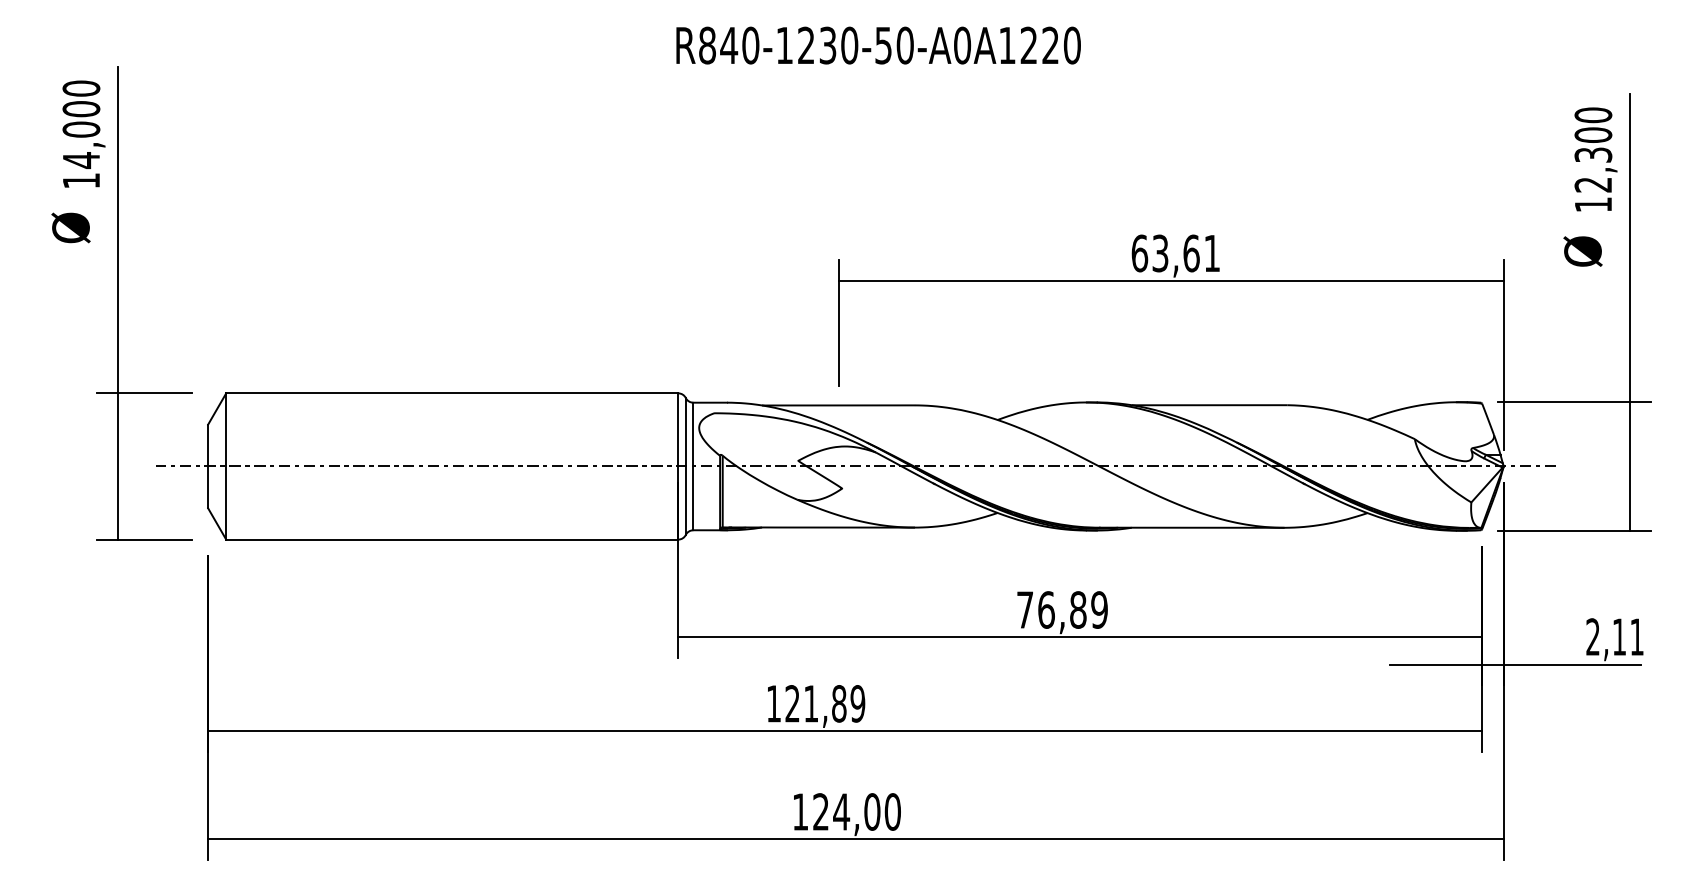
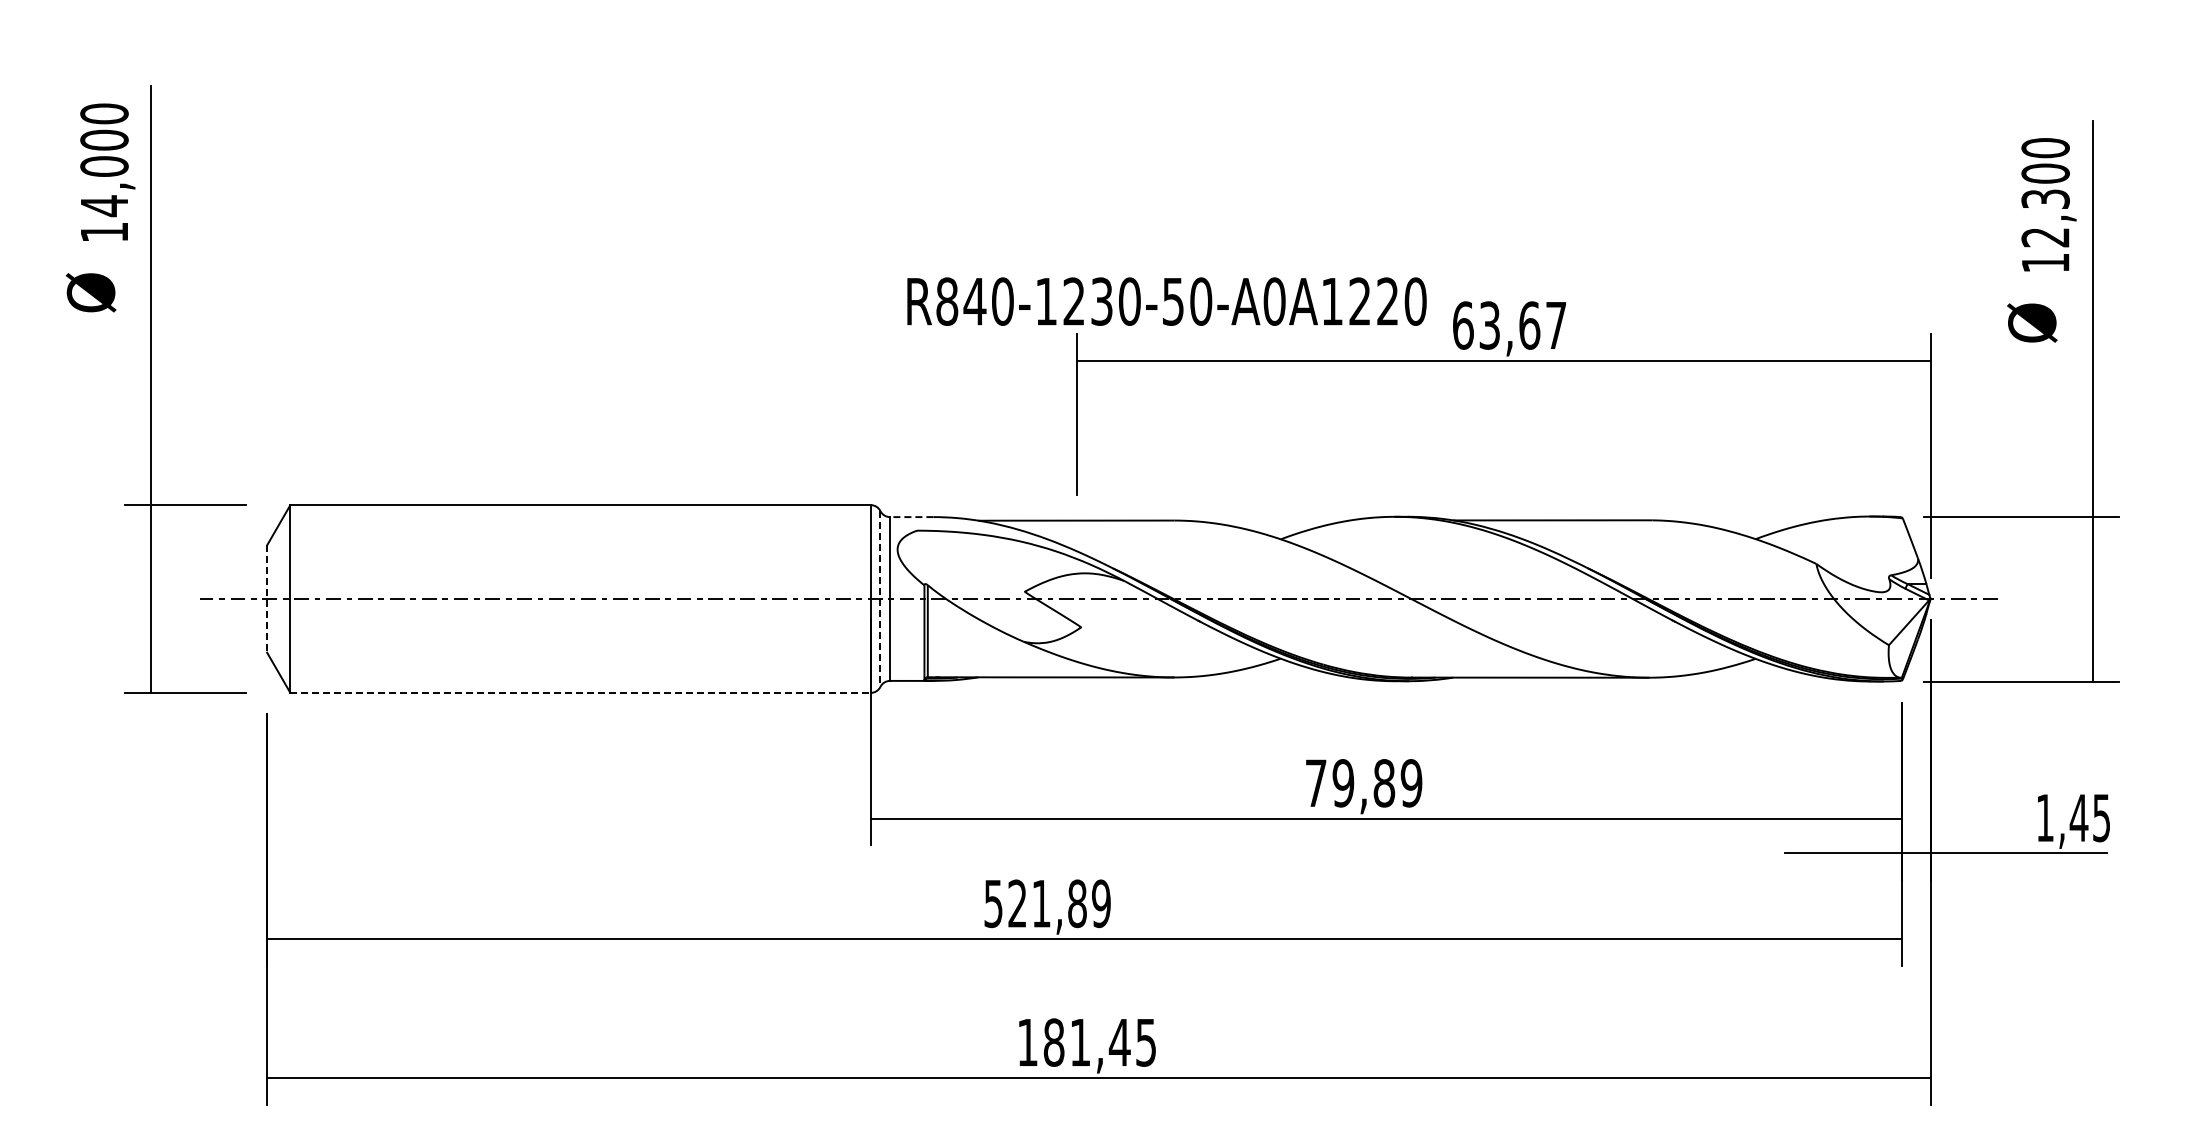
text: (878, 45) -> (1166, 301), moved
text: (1212, 253) -> (1556, 325), 63,61 -> 63,67
line: (710, 402) -> (911, 517), solid -> dashed
line: (208, 466) -> (267, 599), solid -> dashed
line: (685, 466) -> (880, 599), solid -> dashed
line: (452, 539) -> (581, 692), solid -> dashed
text: (1046, 610) -> (1343, 783), 76,89 -> 79,89
text: (1614, 636) -> (2072, 817), 2,11 -> 1,45
text: (773, 704) -> (993, 904), 121,89 -> 521,89
text: (856, 811) -> (1099, 1042), 124,00 -> 181,45

